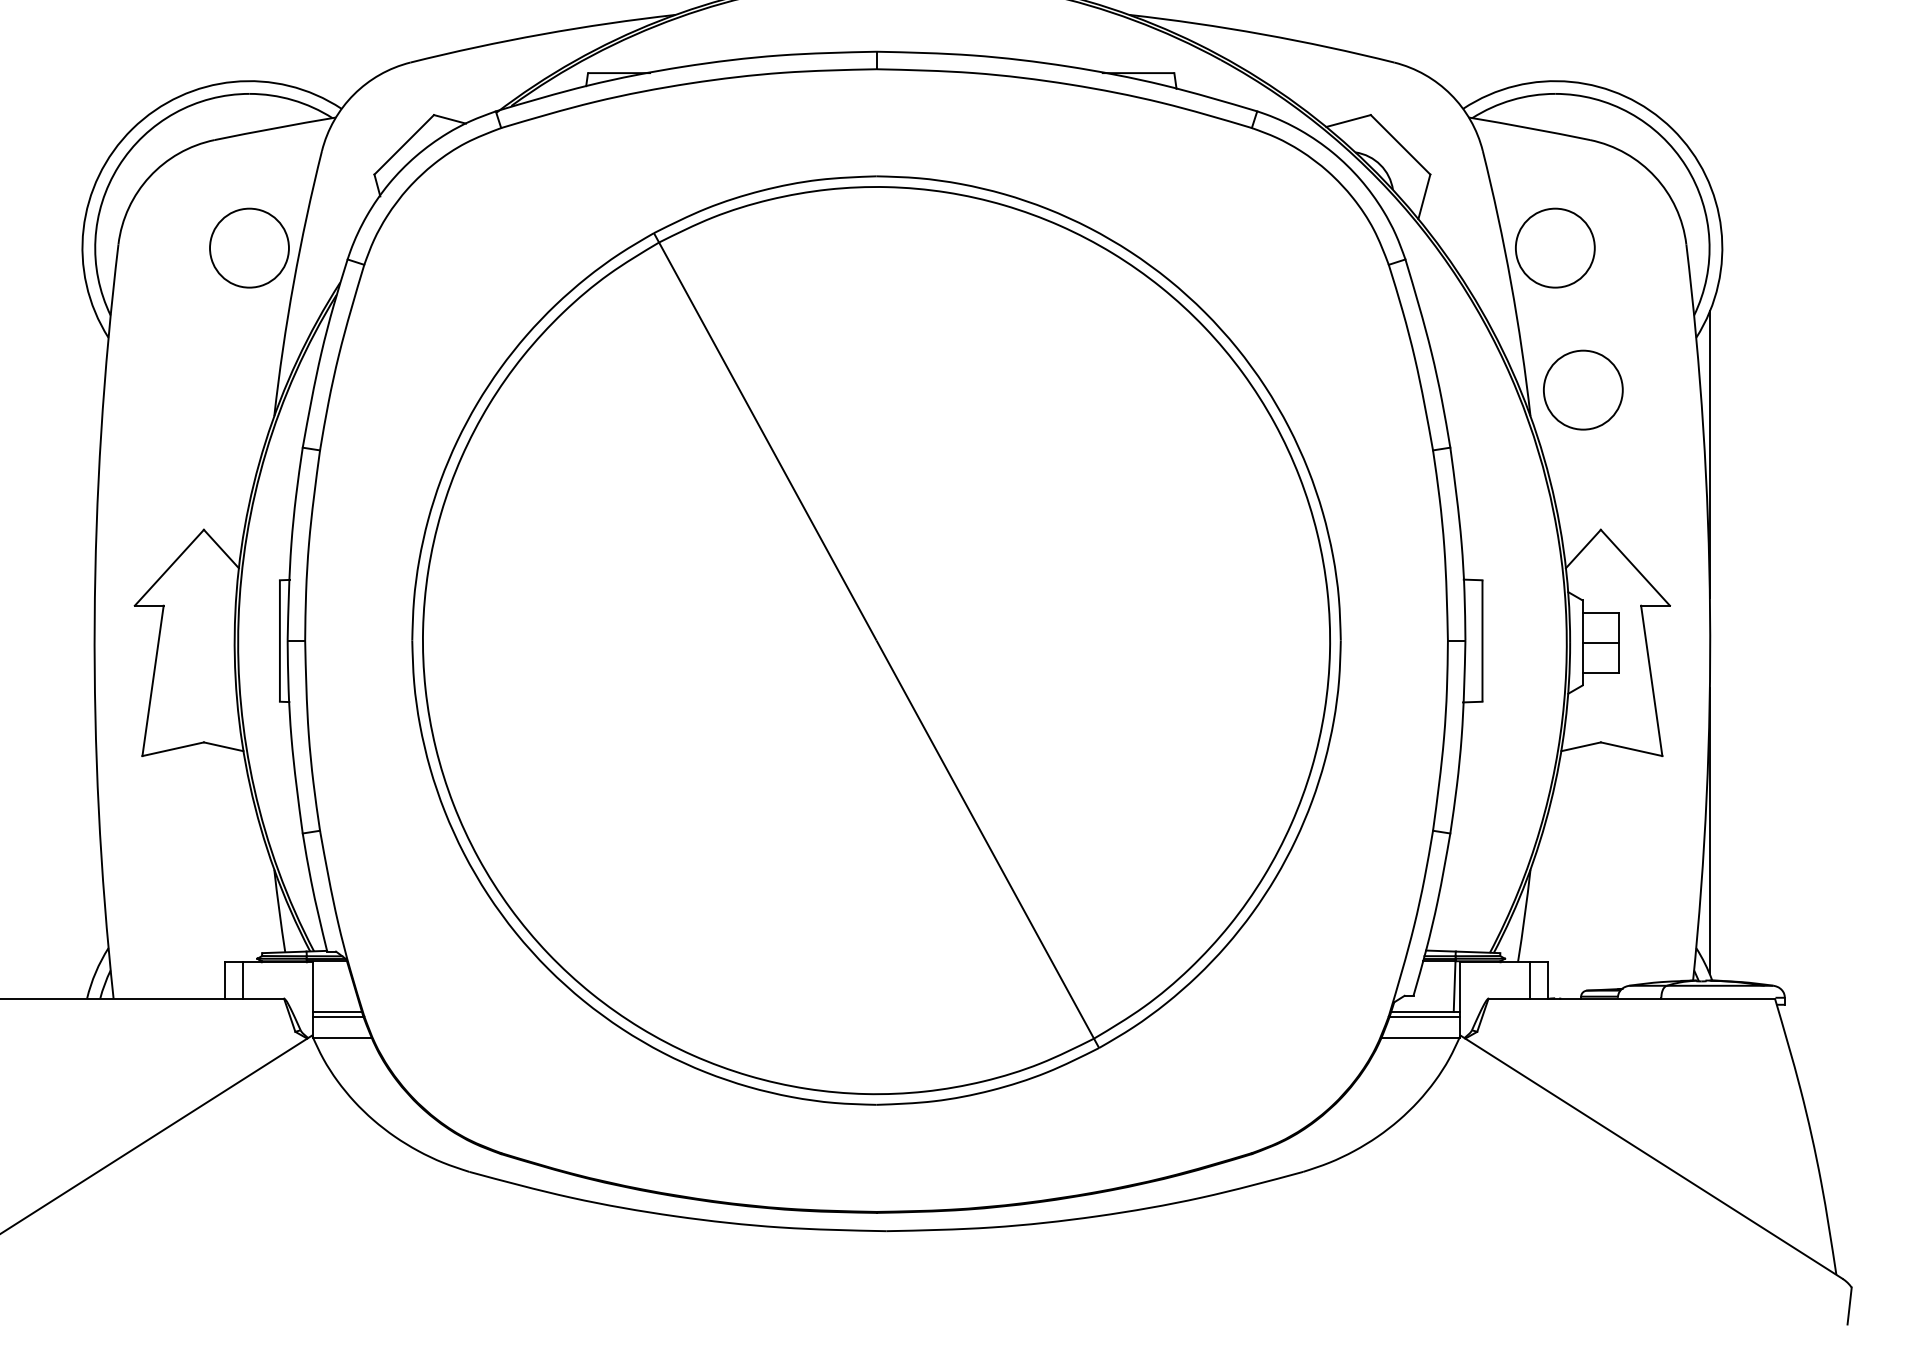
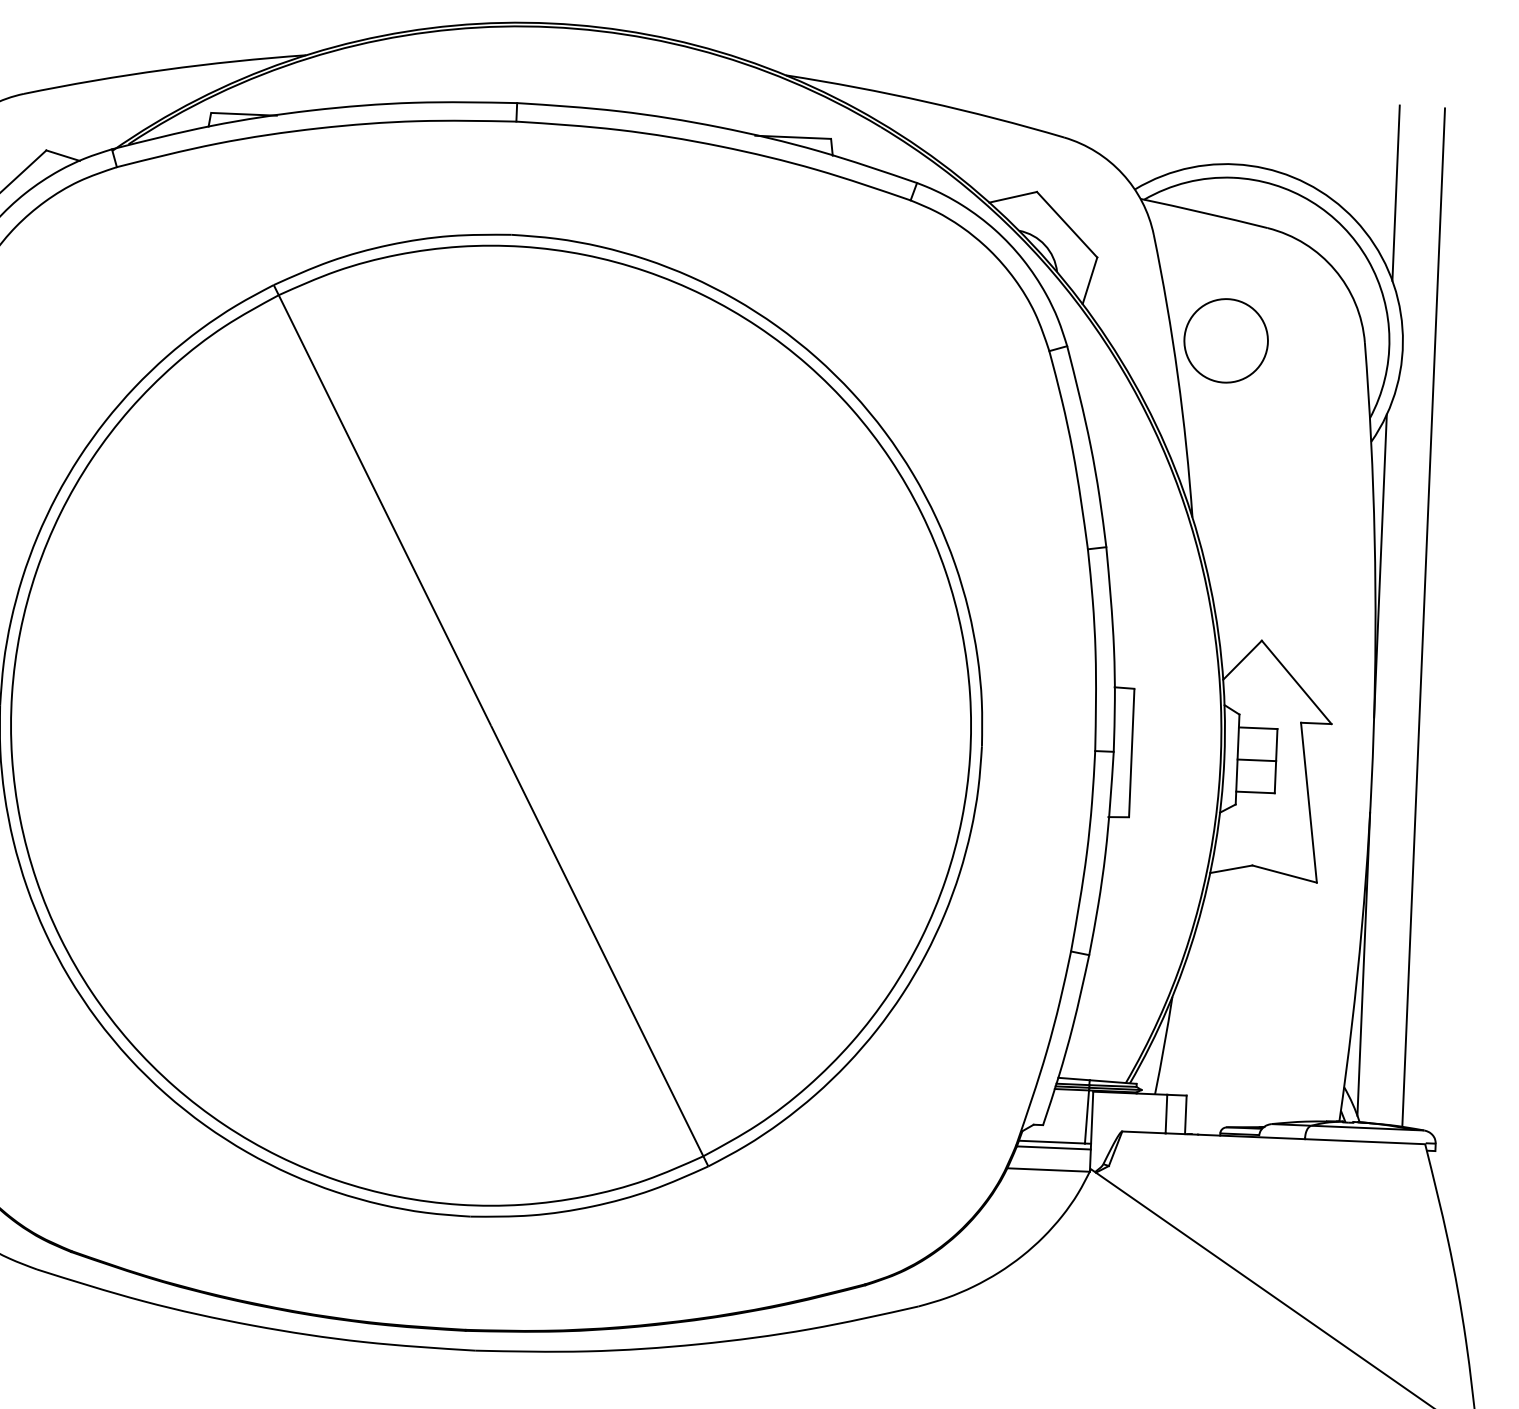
line: (1709, 101) -> (1395, 192), added
circle: (1583, 389) -> (1249, 491), removed
line: (1752, 501) -> (1423, 617), added

